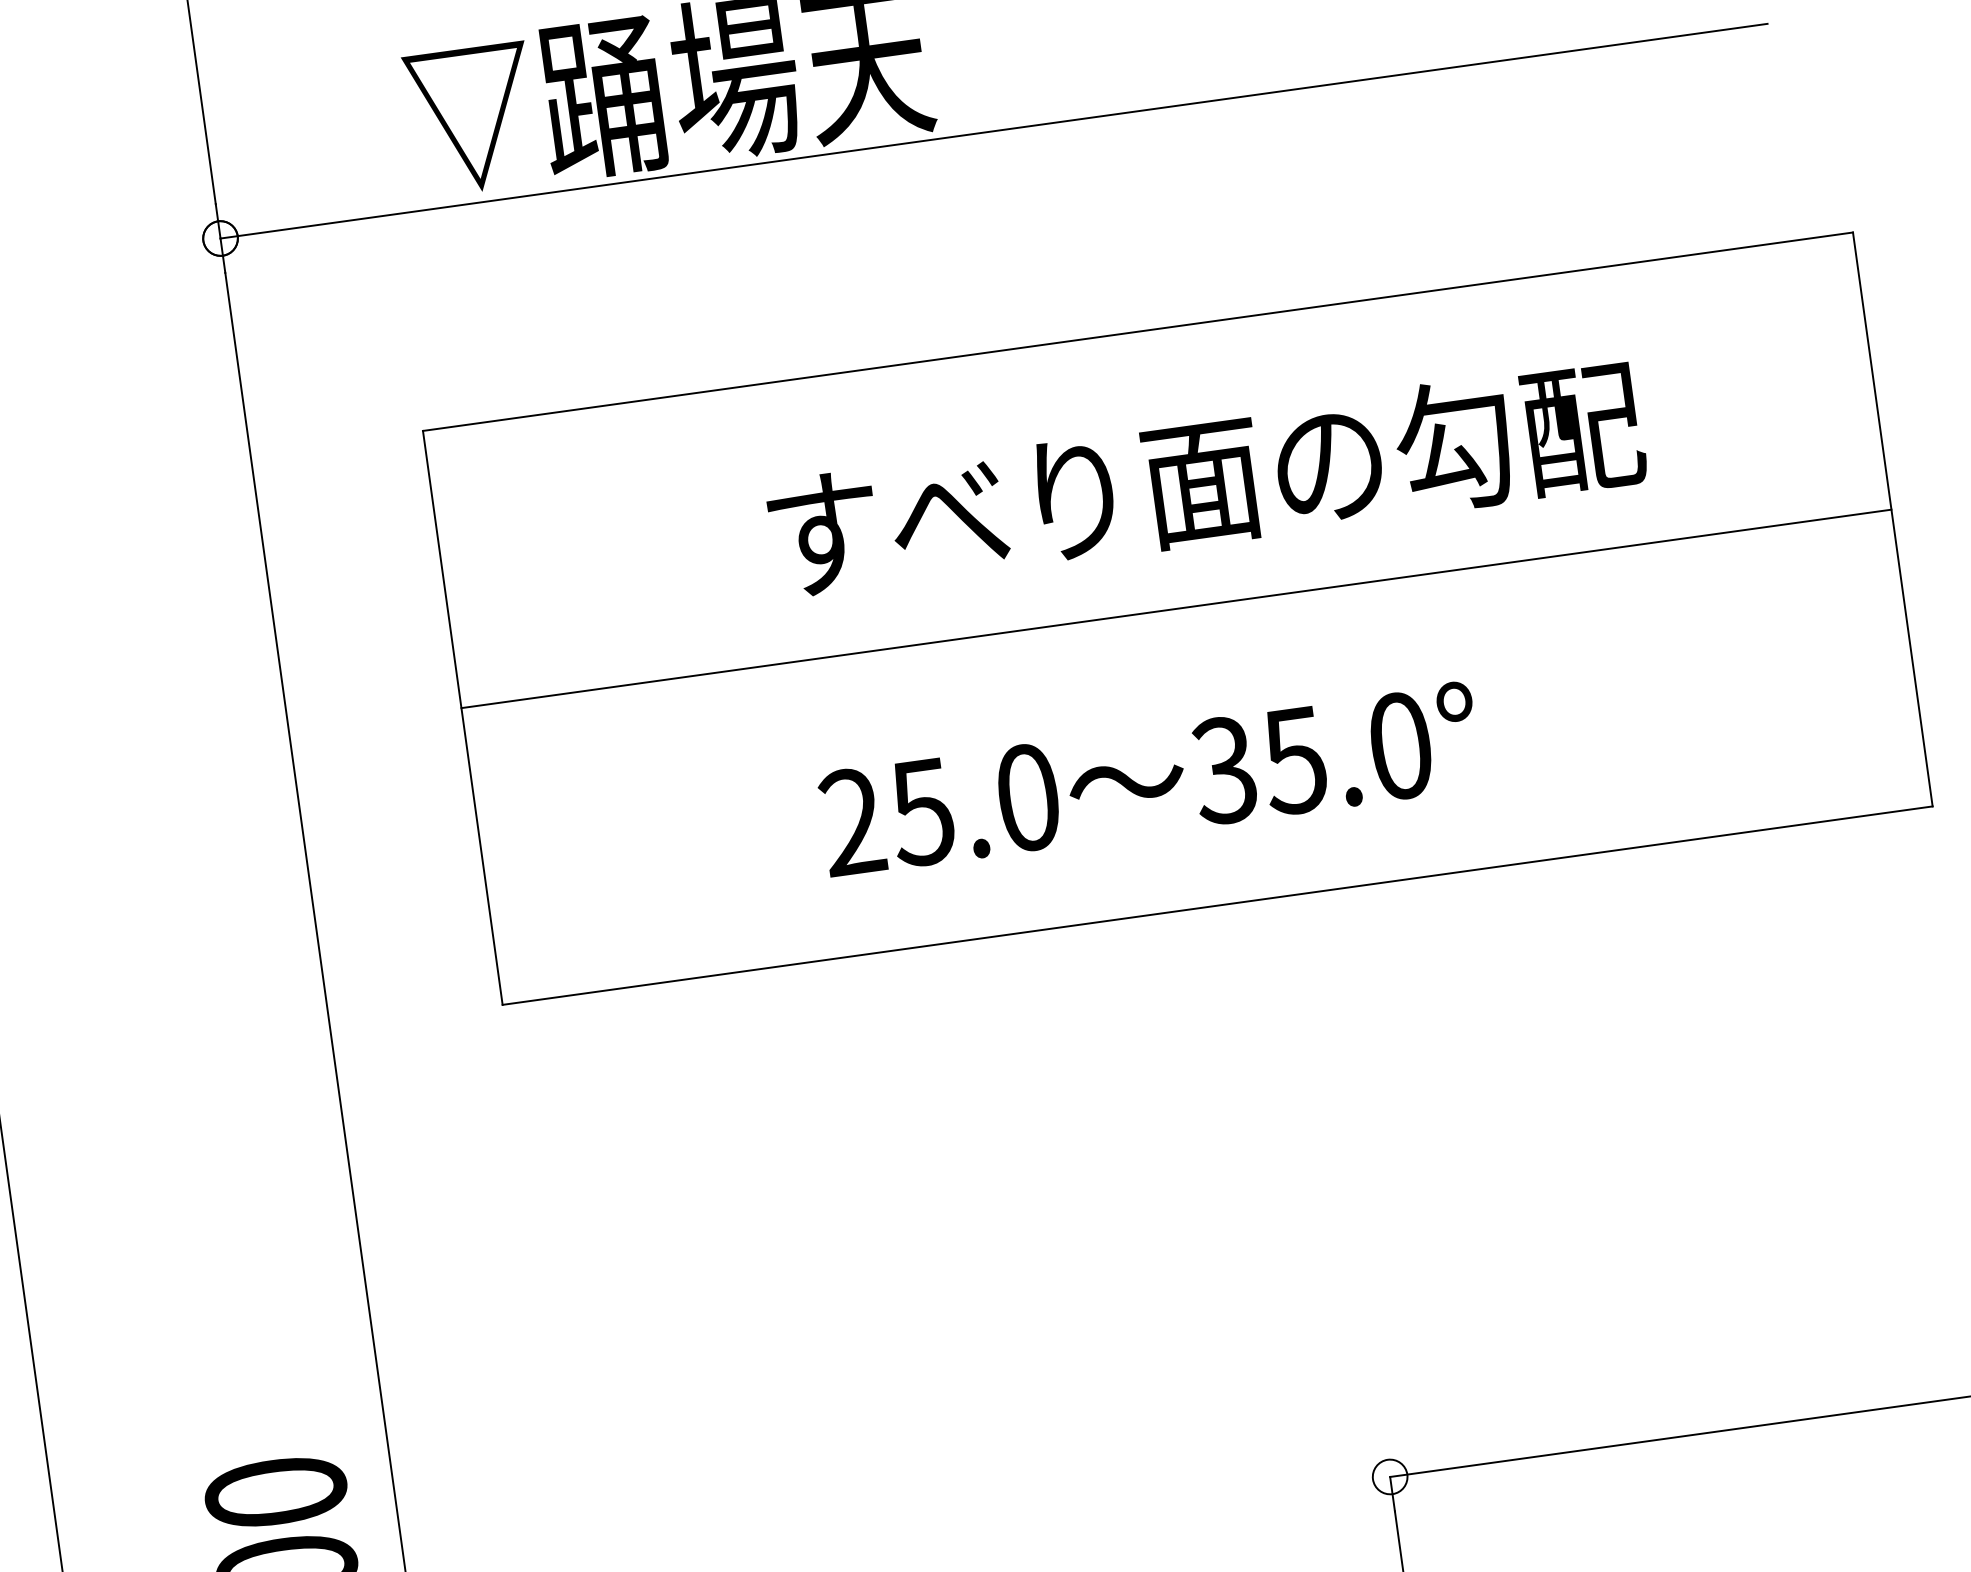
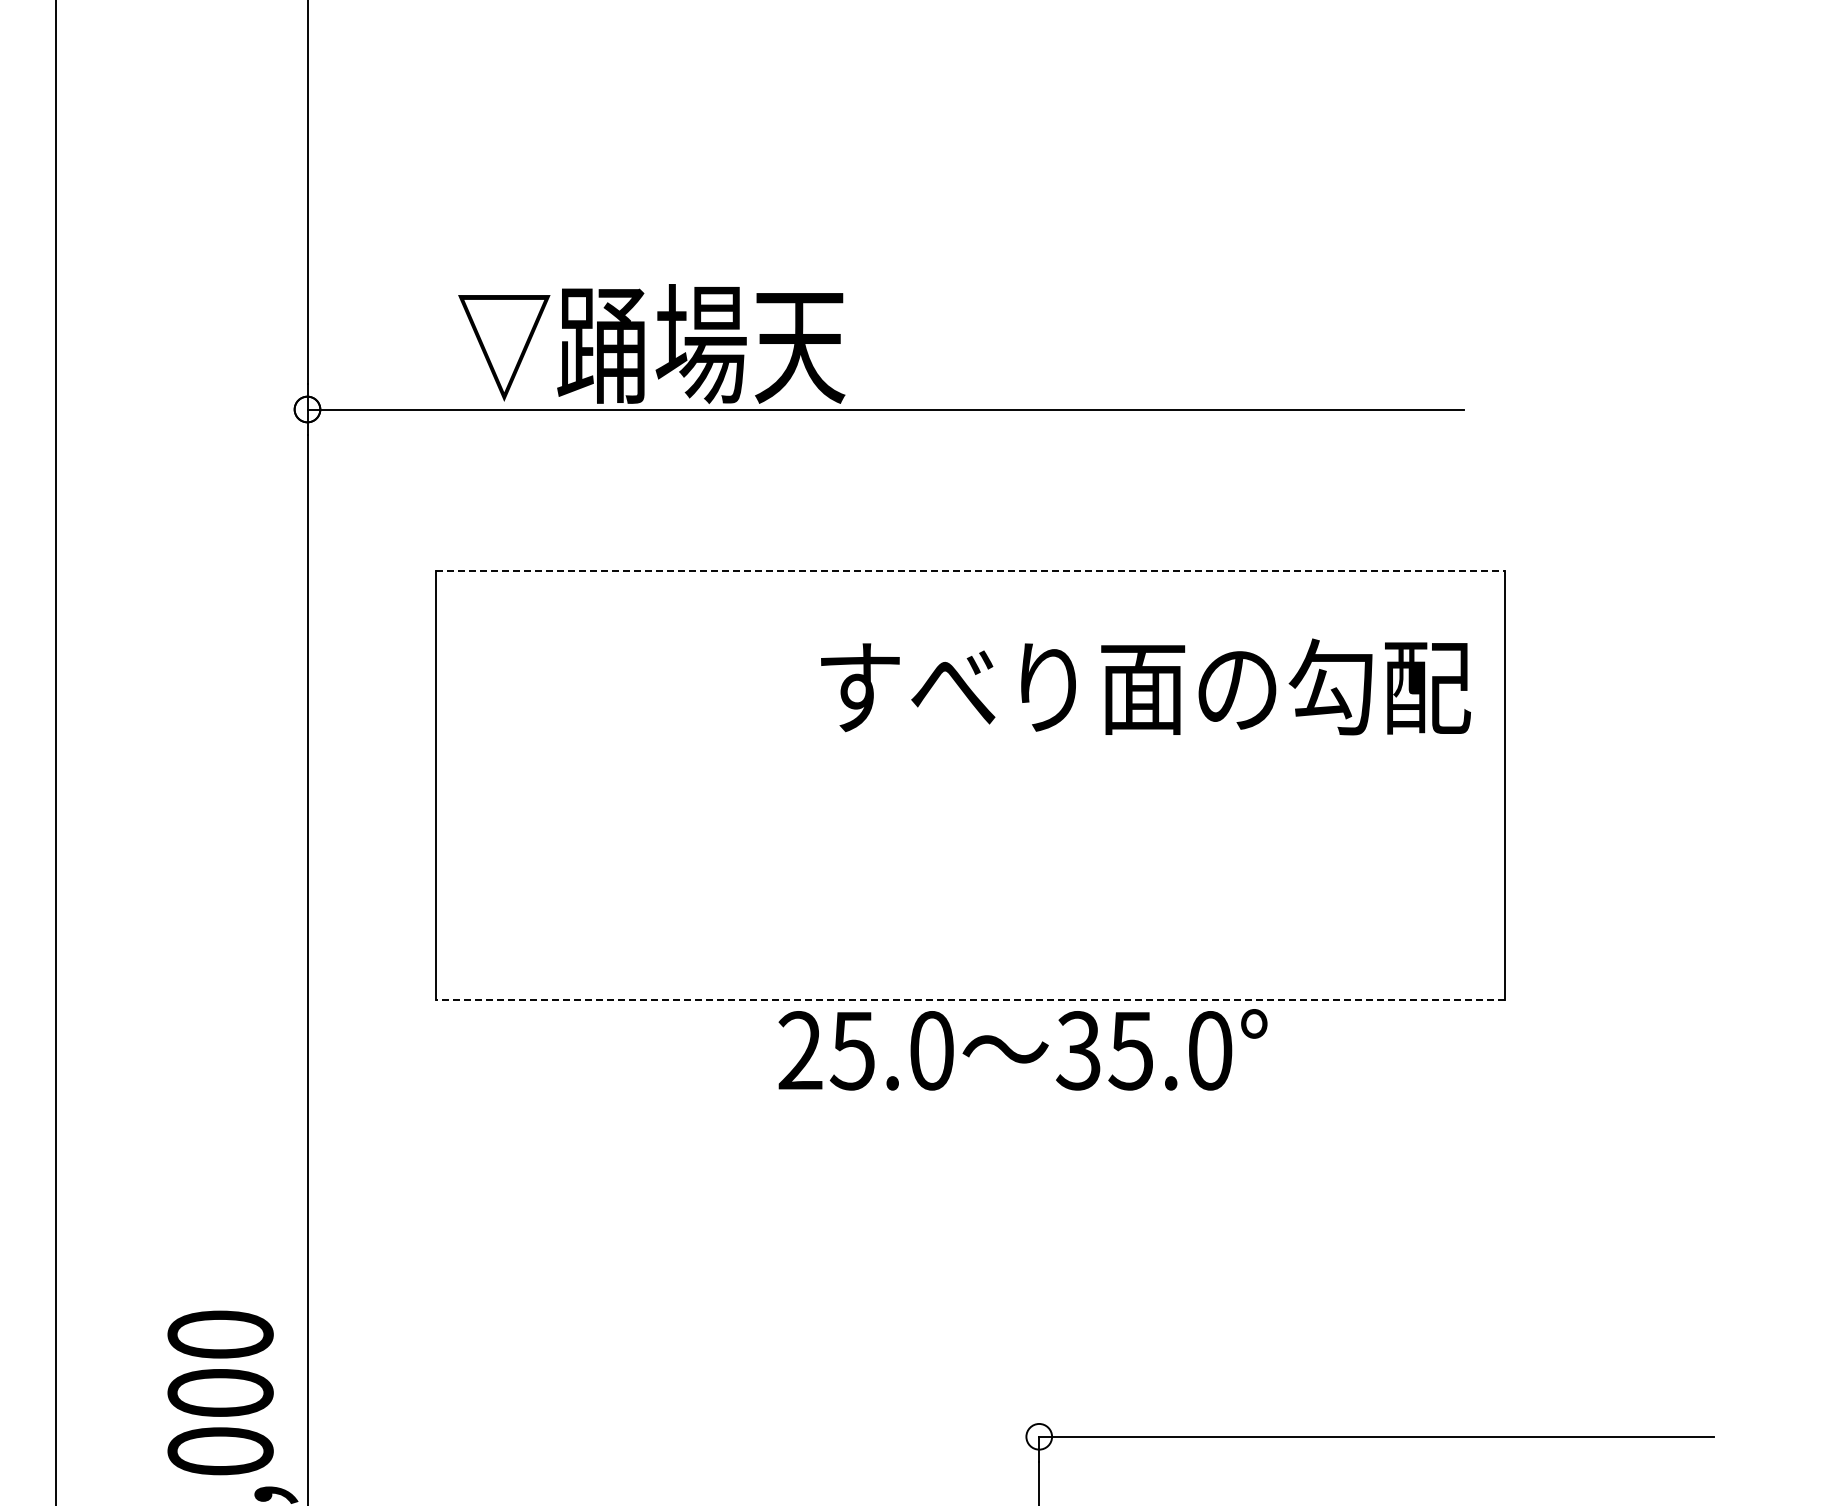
line: (1138, 331) -> (971, 571), solid -> dashed
text: (1205, 479) -> (1145, 686), moved
line: (1175, 609) -> (970, 778), removed
text: (1149, 779) -> (1022, 1049), moved
line: (1217, 906) -> (970, 1000), solid -> dashed

